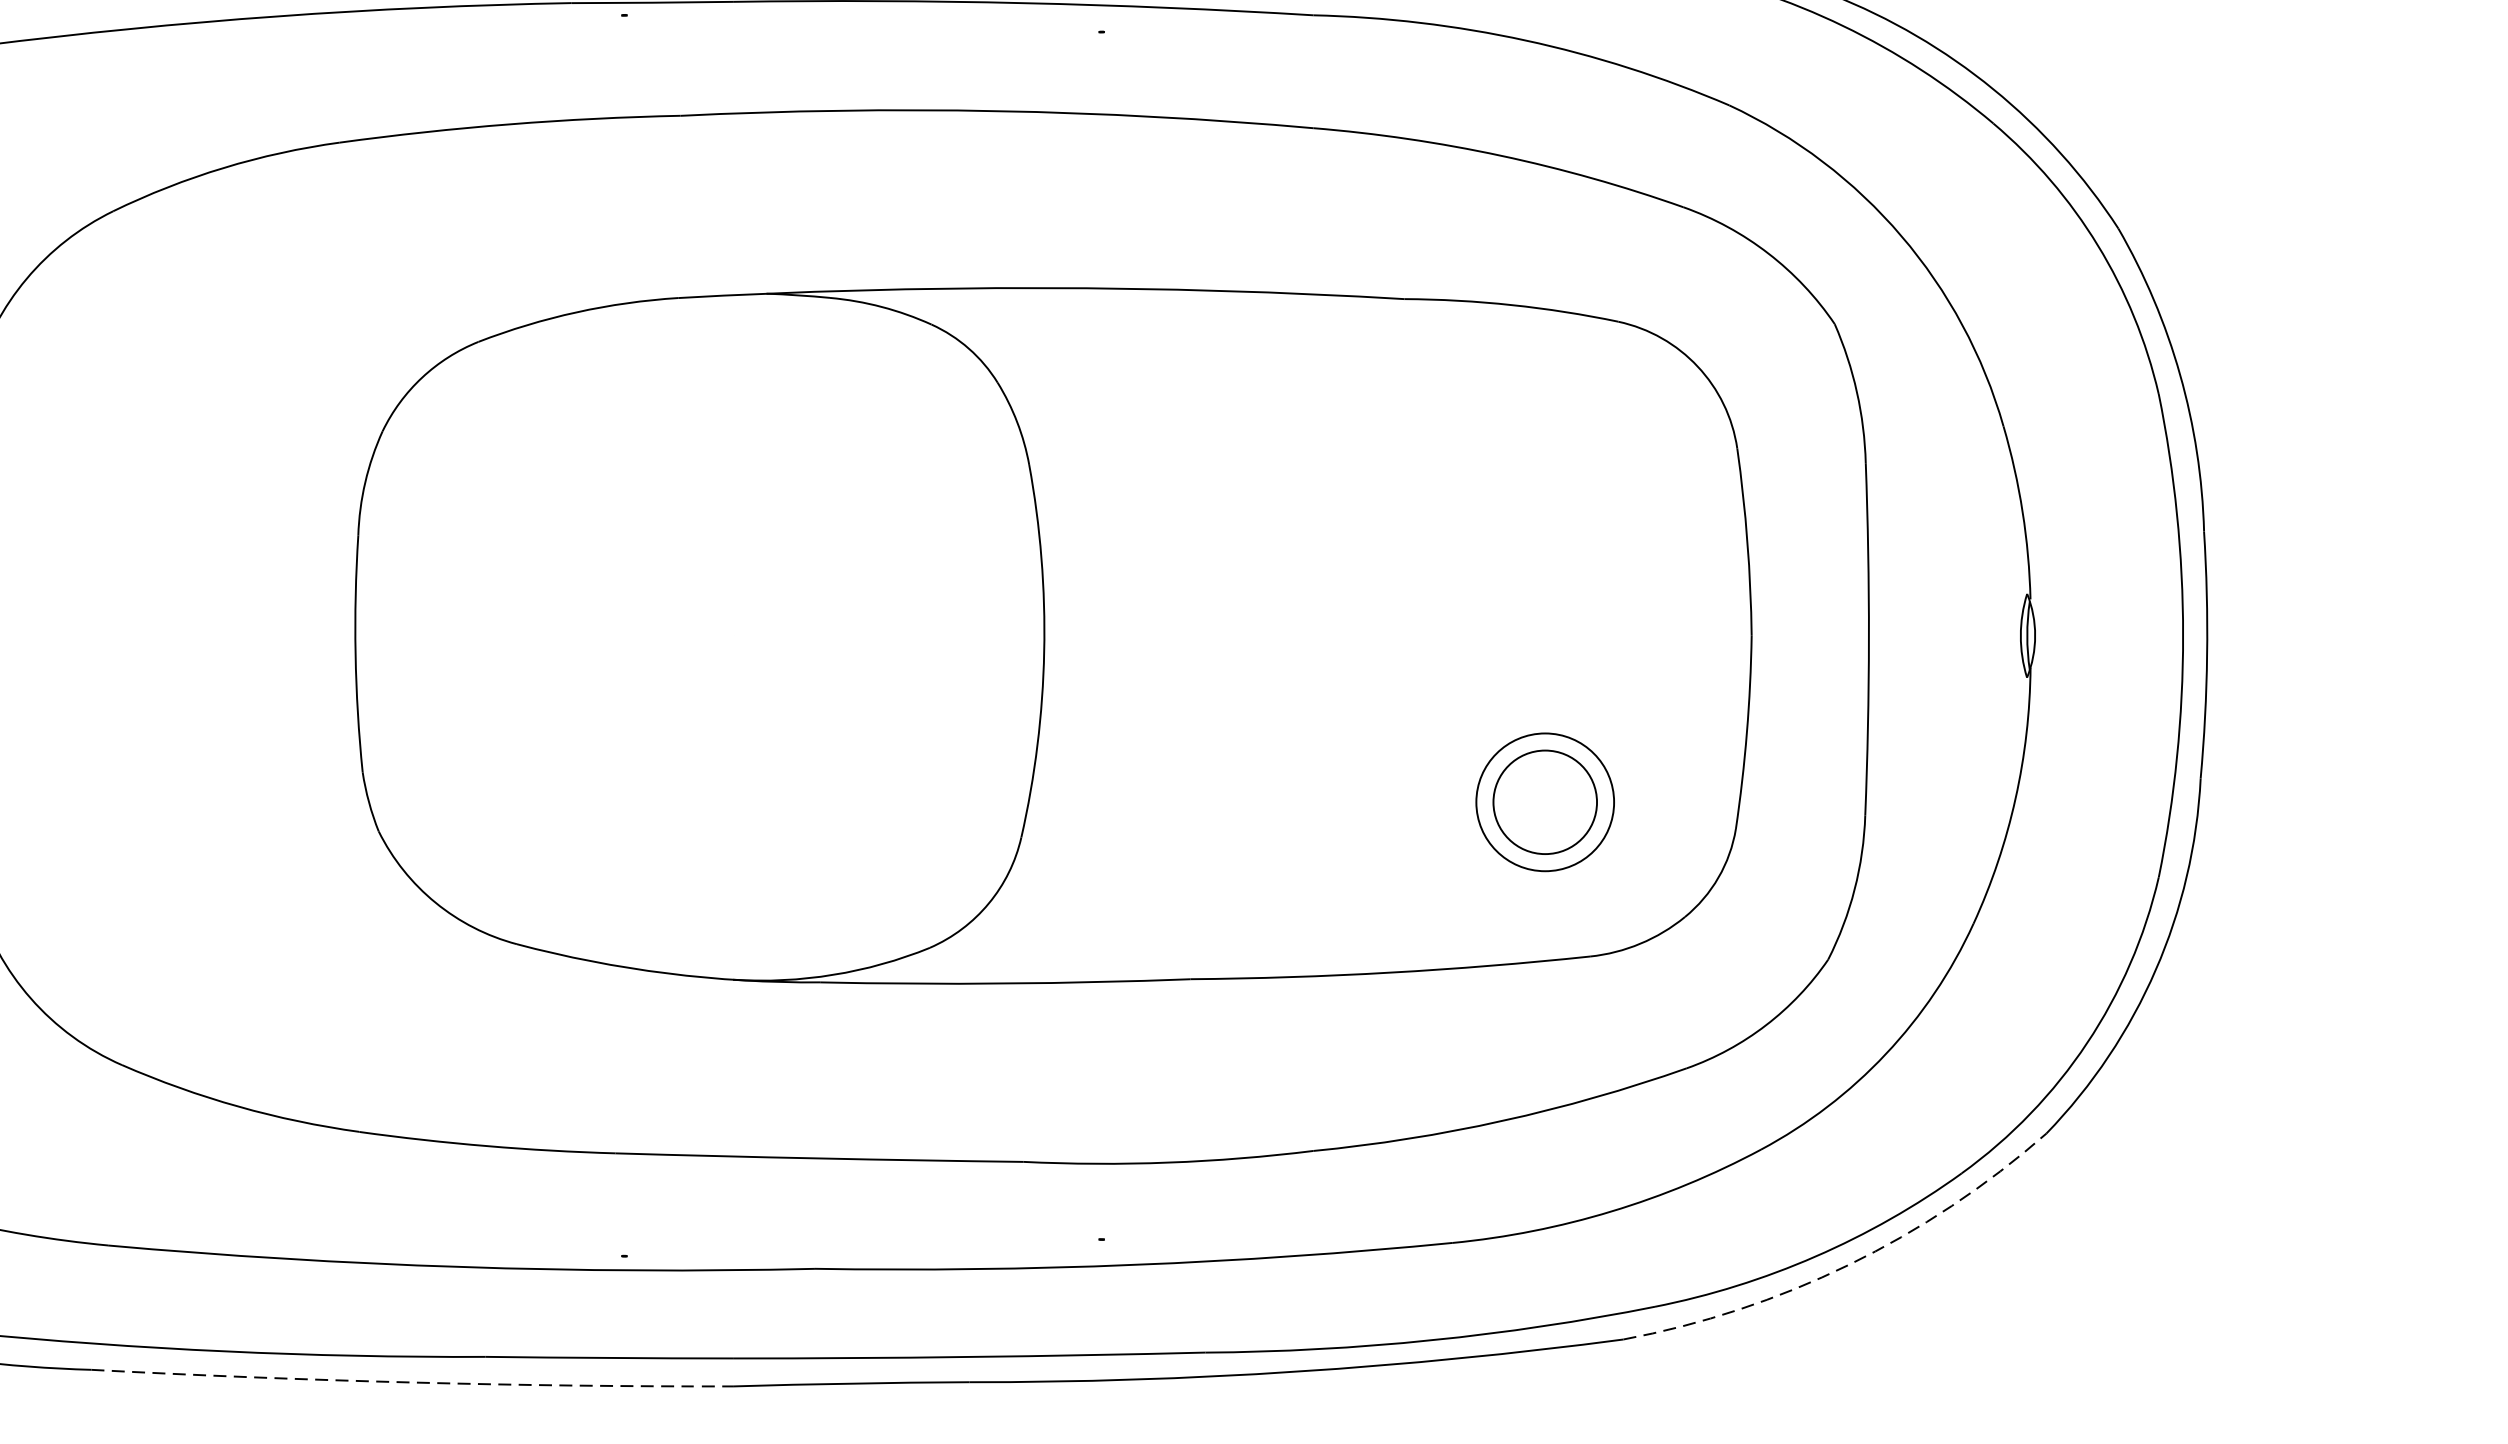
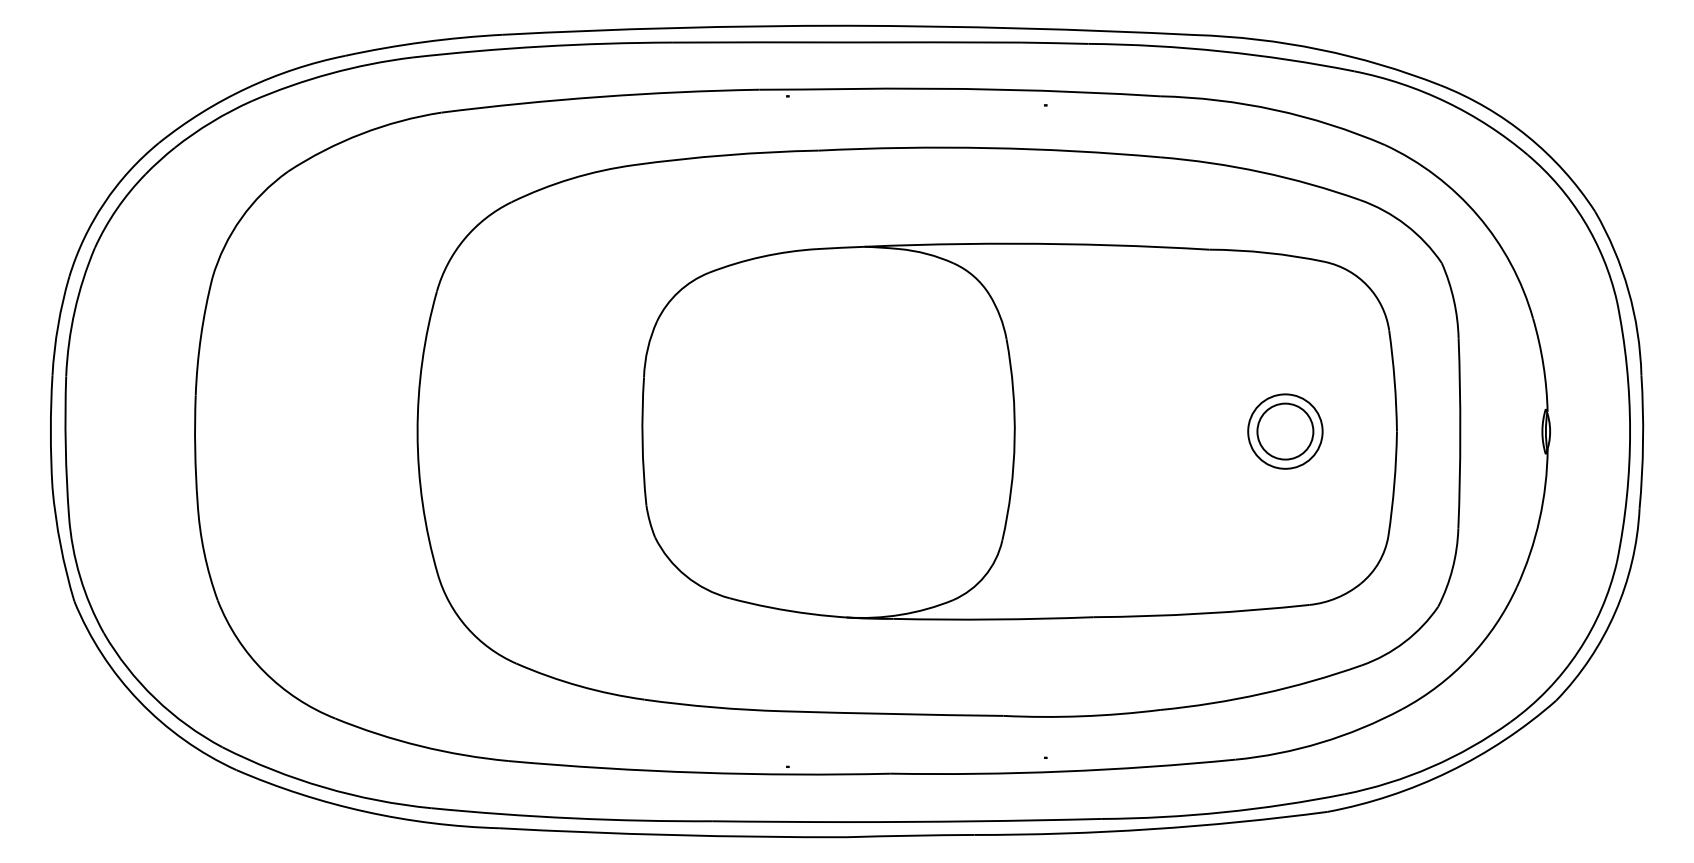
part: (1545, 802) -> (1285, 431), moved
arc: (1848, 1264) -> (1449, 771), dashed -> solid
arc: (412, 1383) -> (673, 835), dashed -> solid

